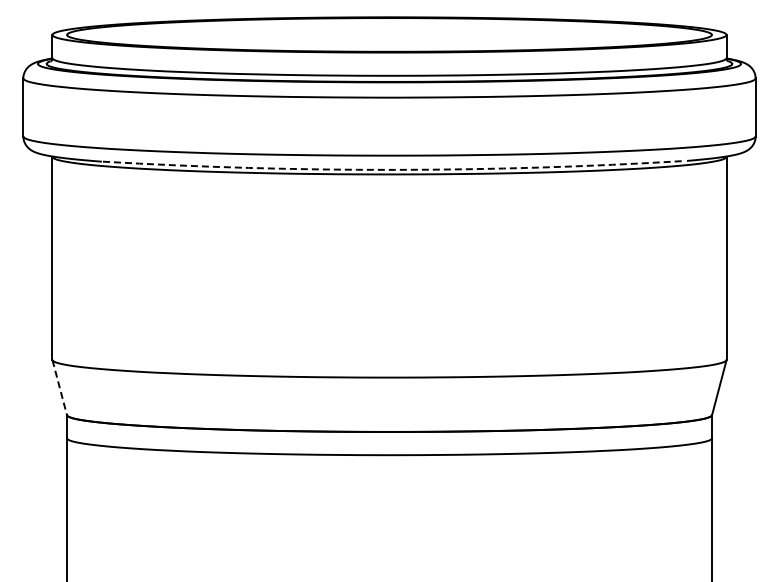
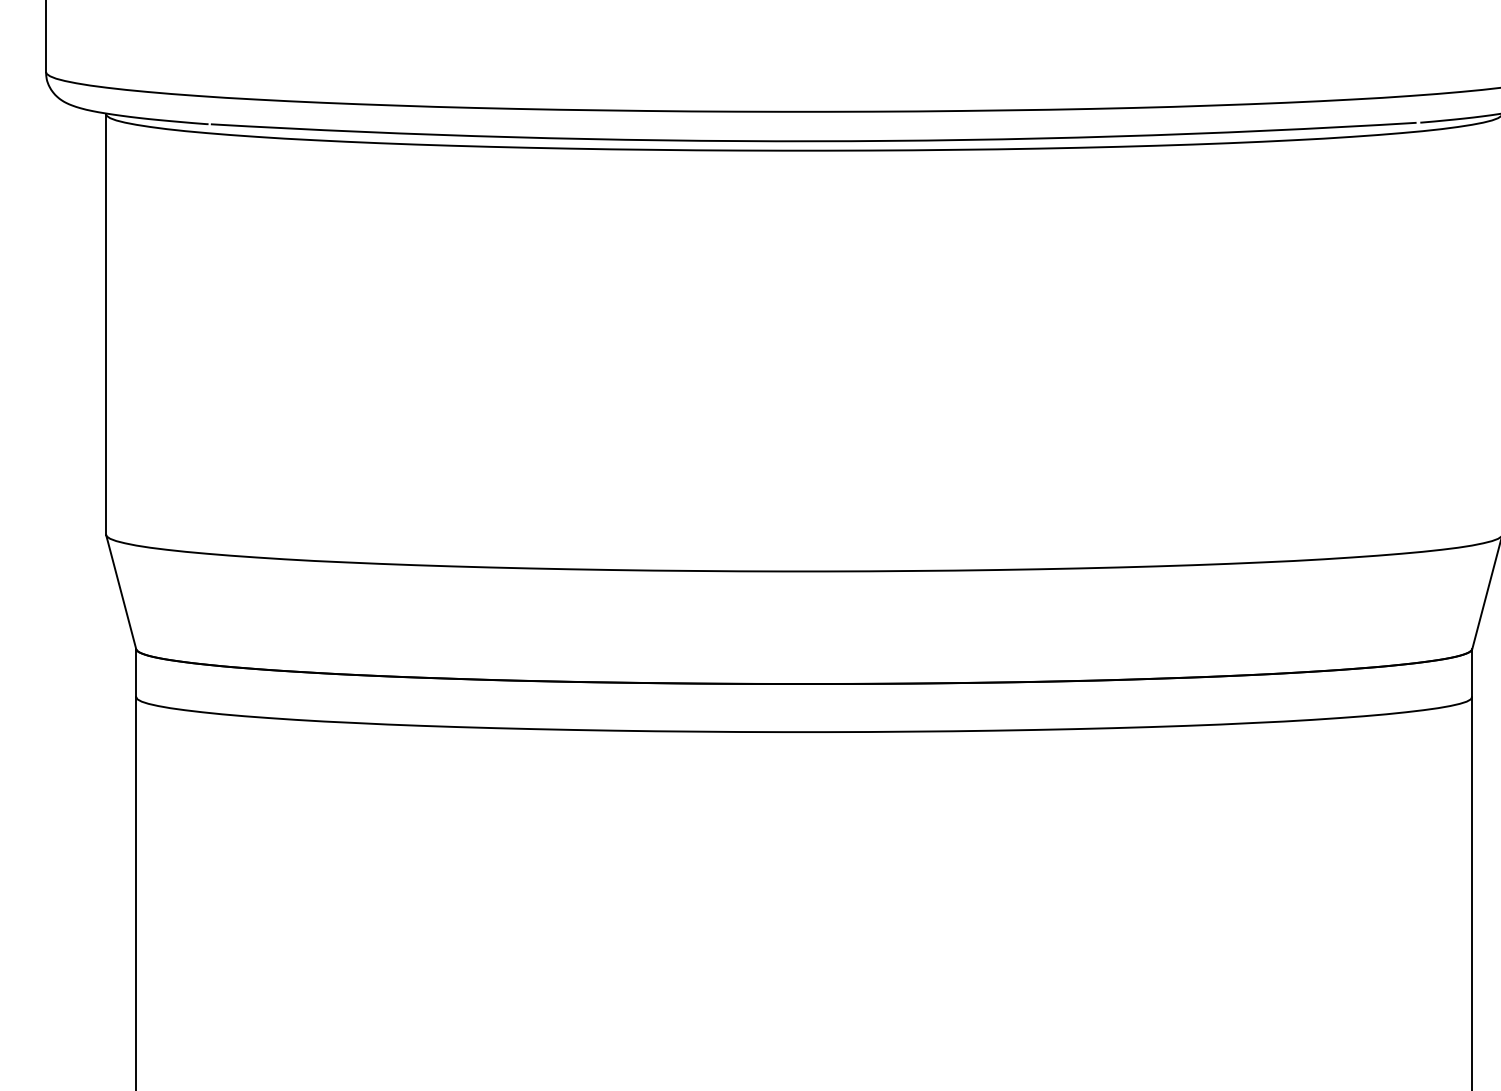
arc: (394, 169) -> (814, 140), dashed -> solid
line: (59, 387) -> (120, 591), dashed -> solid

